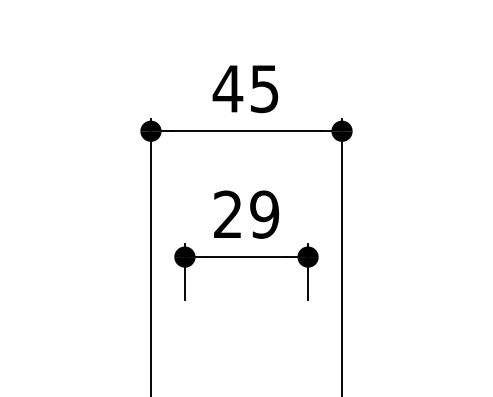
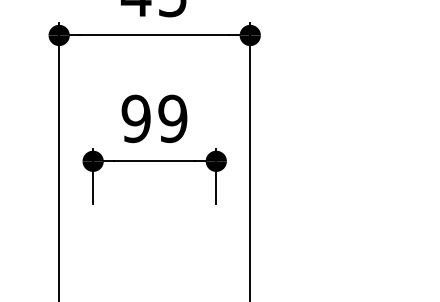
text: (227, 214) -> (135, 118), 29 -> 99

